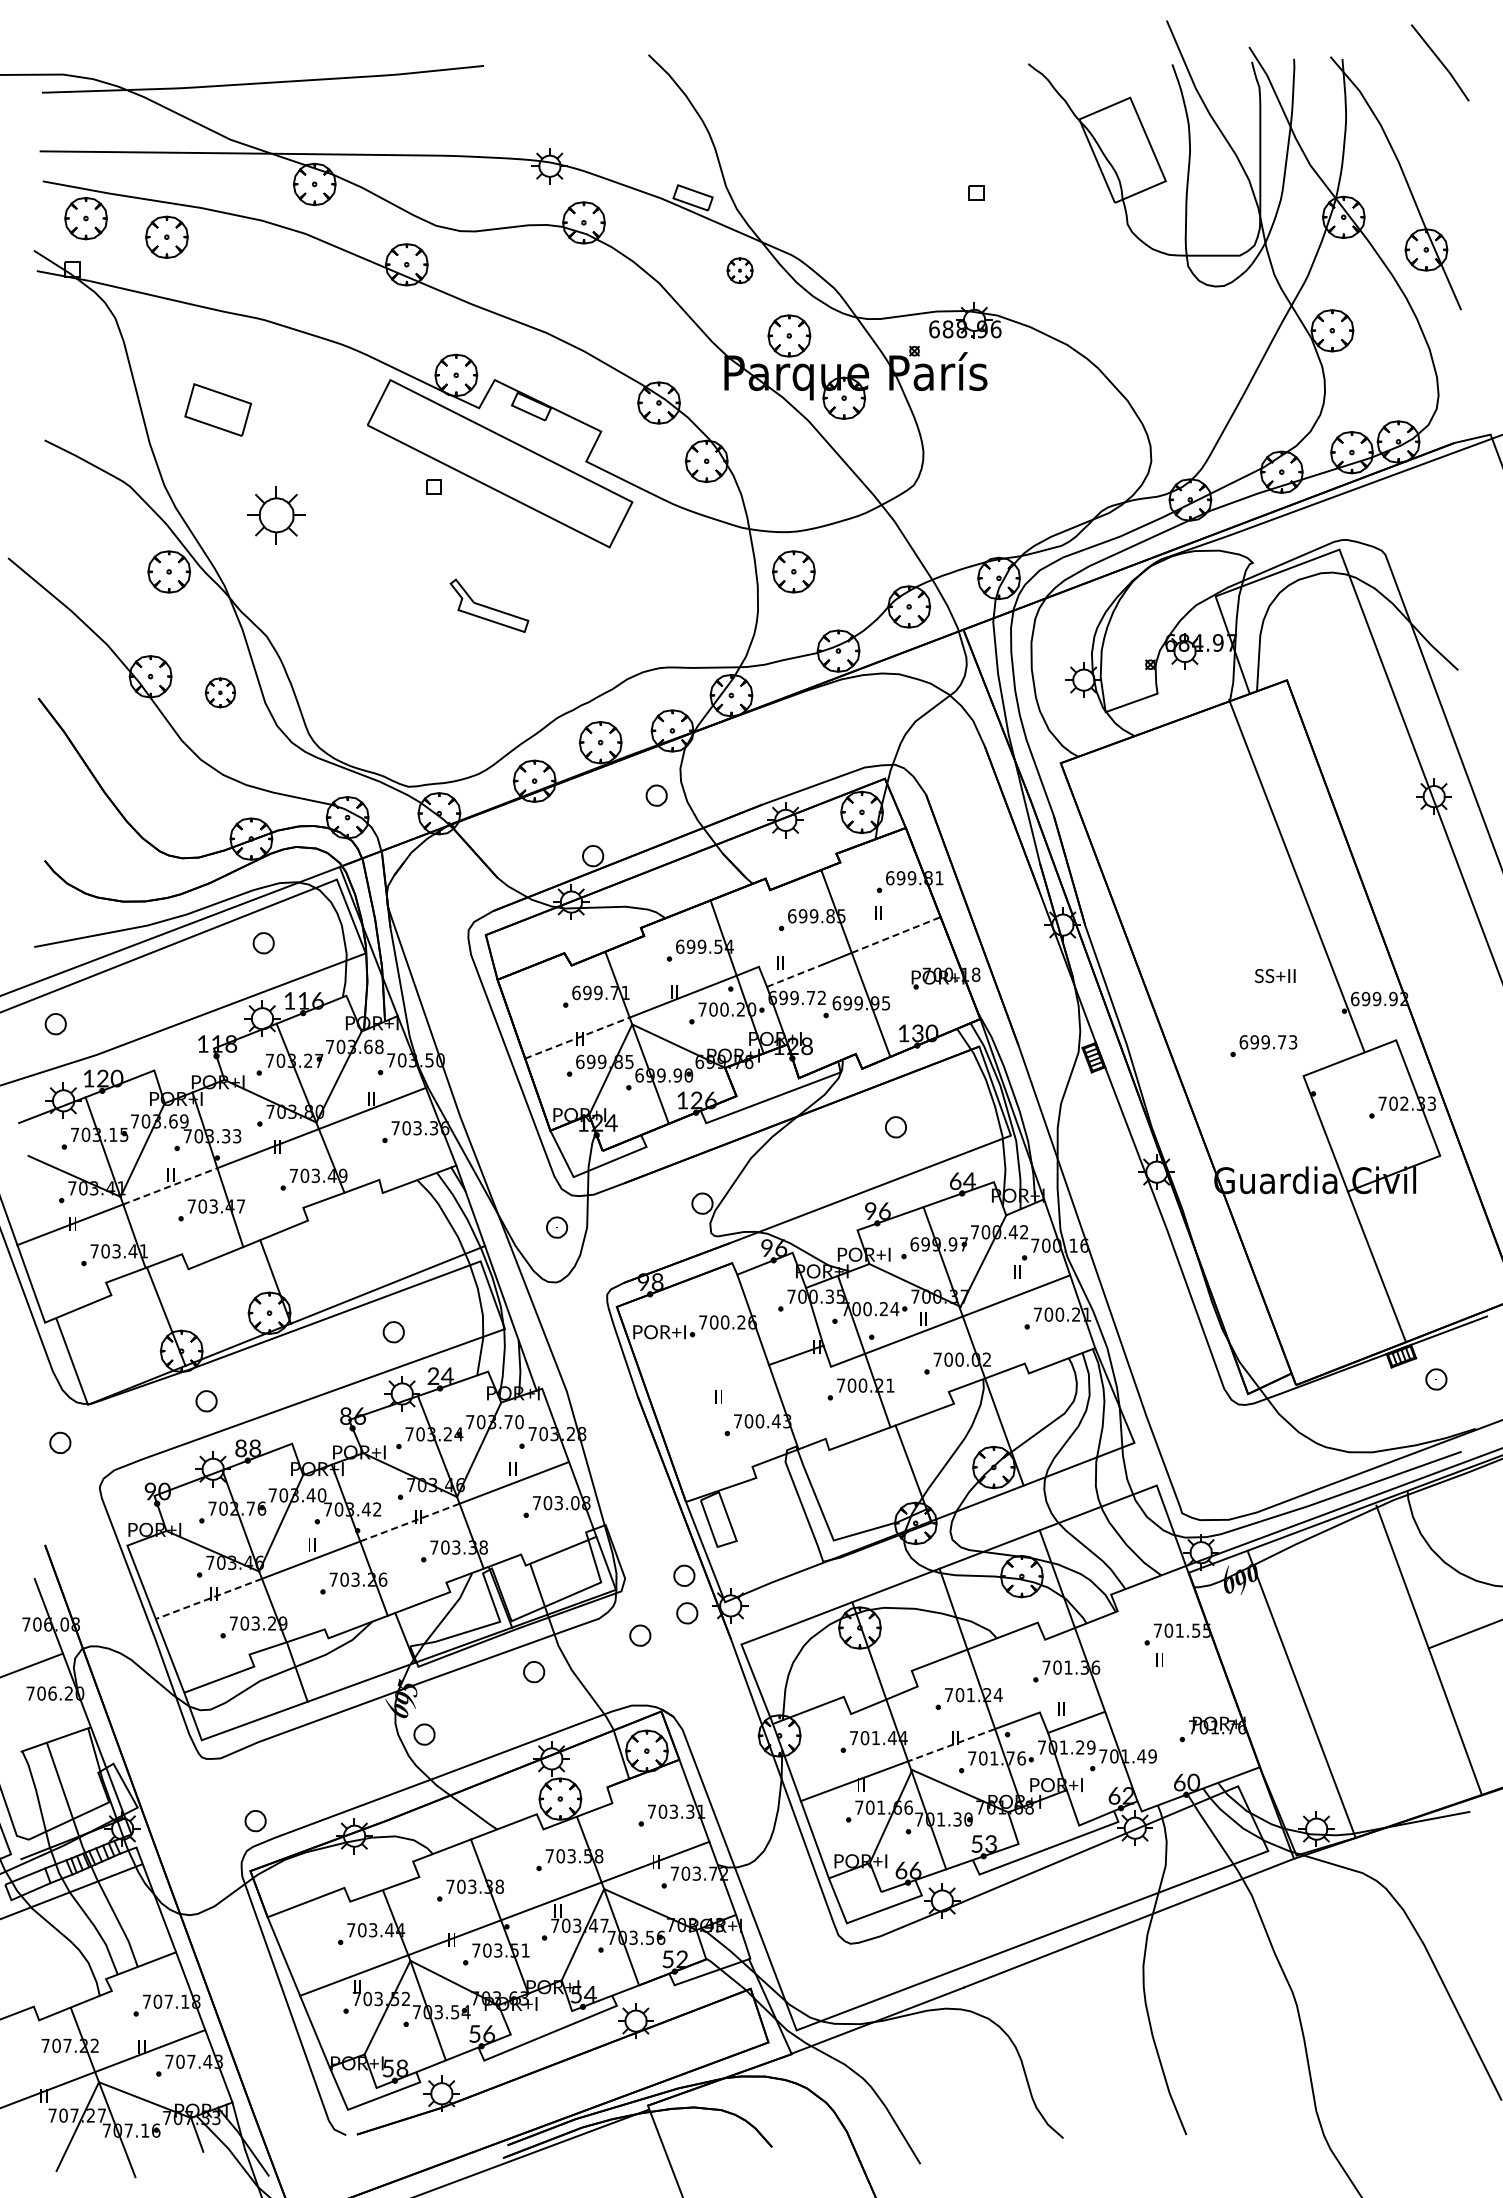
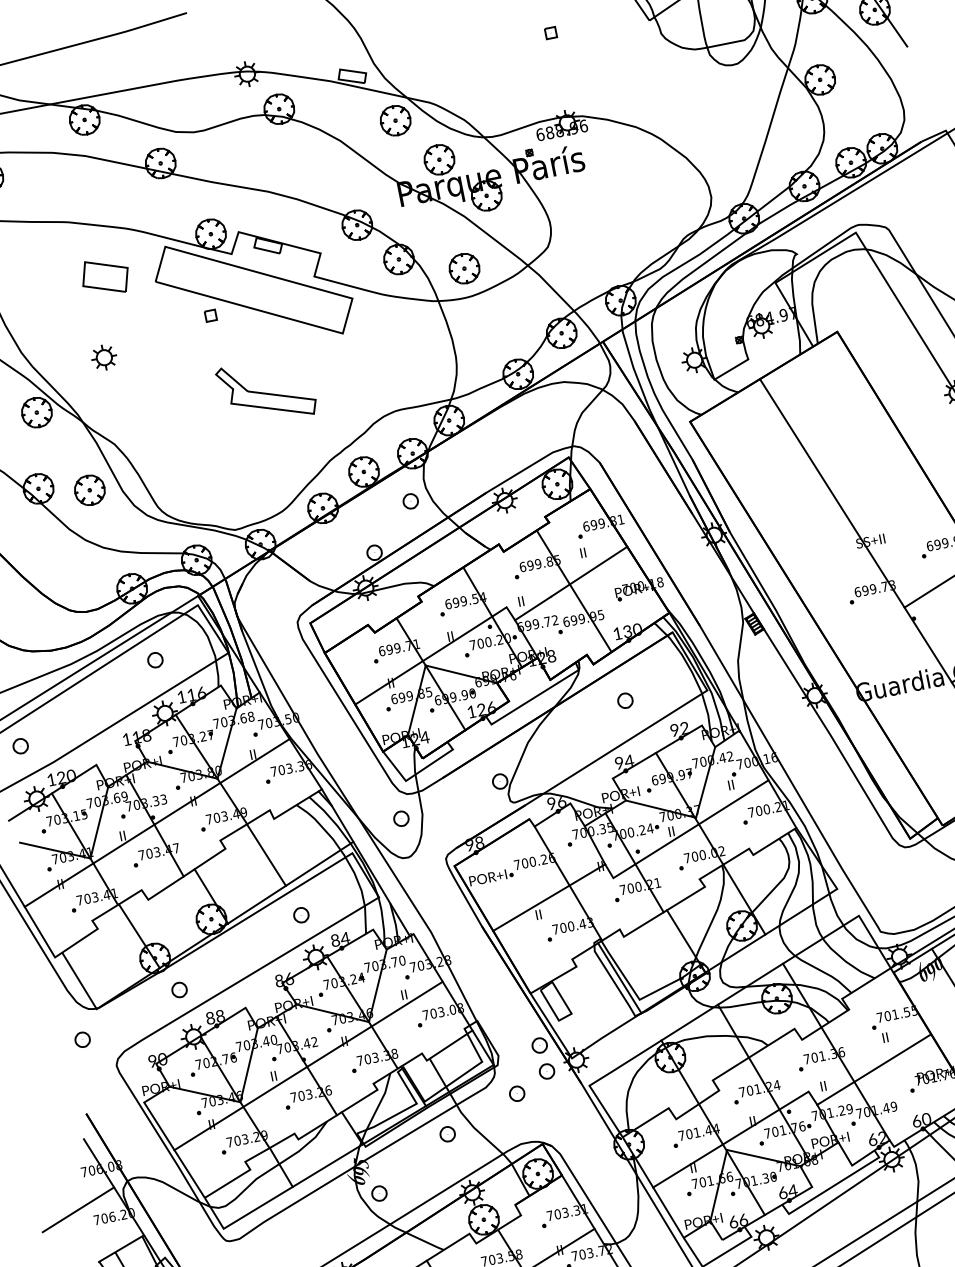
part: (739, 270) -> (395, 120), size x1.67
part: (218, 409) -> (105, 276), moved
part: (276, 514) -> (104, 357), size x0.62
part: (793, 571) -> (464, 268), moved
part: (489, 605) -> (266, 391), size x1.67
part: (220, 692) -> (89, 490), size x1.43
line: (1296, 875) -> (831, 493), moved
line: (896, 935) -> (598, 565), dashed -> solid
line: (795, 975) -> (533, 608), dashed -> solid
line: (577, 1037) -> (389, 682), dashed -> solid
text: (962, 1181) -> (679, 729), 64 -> 92
line: (170, 1186) -> (124, 844), dashed -> solid
text: (884, 1210) -> (629, 760), 96 -> 94
line: (362, 1239) -> (266, 854), added
text: (433, 1377) -> (335, 941), 24 -> 84
line: (709, 1385) -> (530, 908), added
line: (812, 1505) -> (619, 978), added
line: (409, 1522) -> (339, 1046), dashed -> solid
line: (208, 1598) -> (208, 1128), dashed -> solid
line: (1163, 1689) -> (892, 1058), added
line: (951, 1745) -> (751, 1127), dashed -> solid
text: (984, 1843) -> (788, 1191), 53 -> 64

